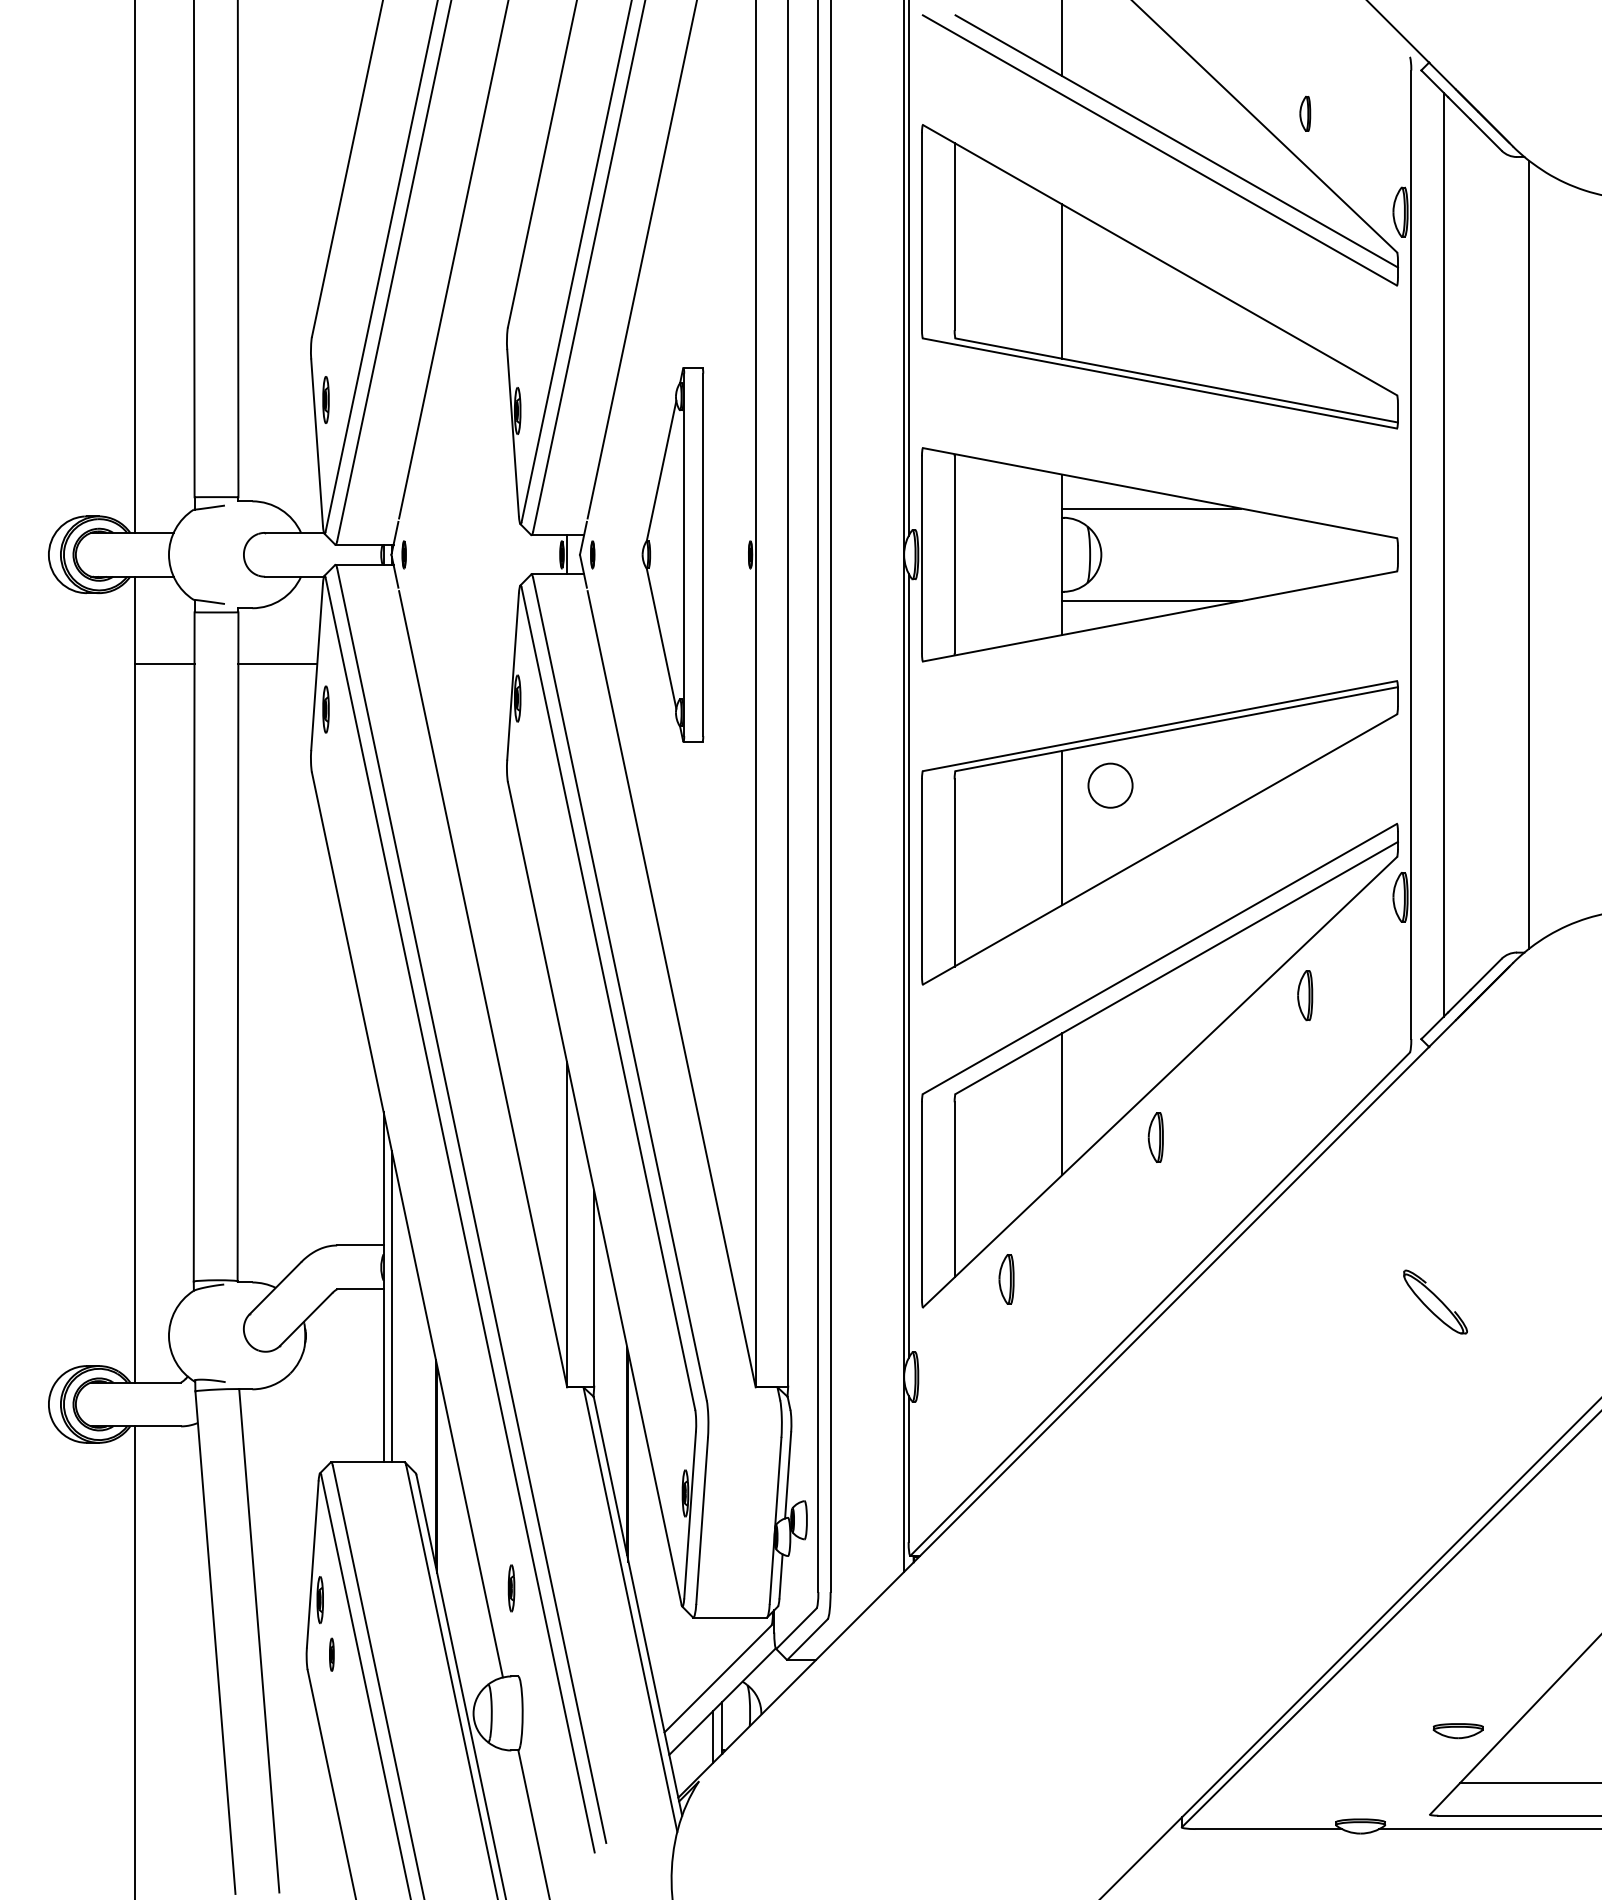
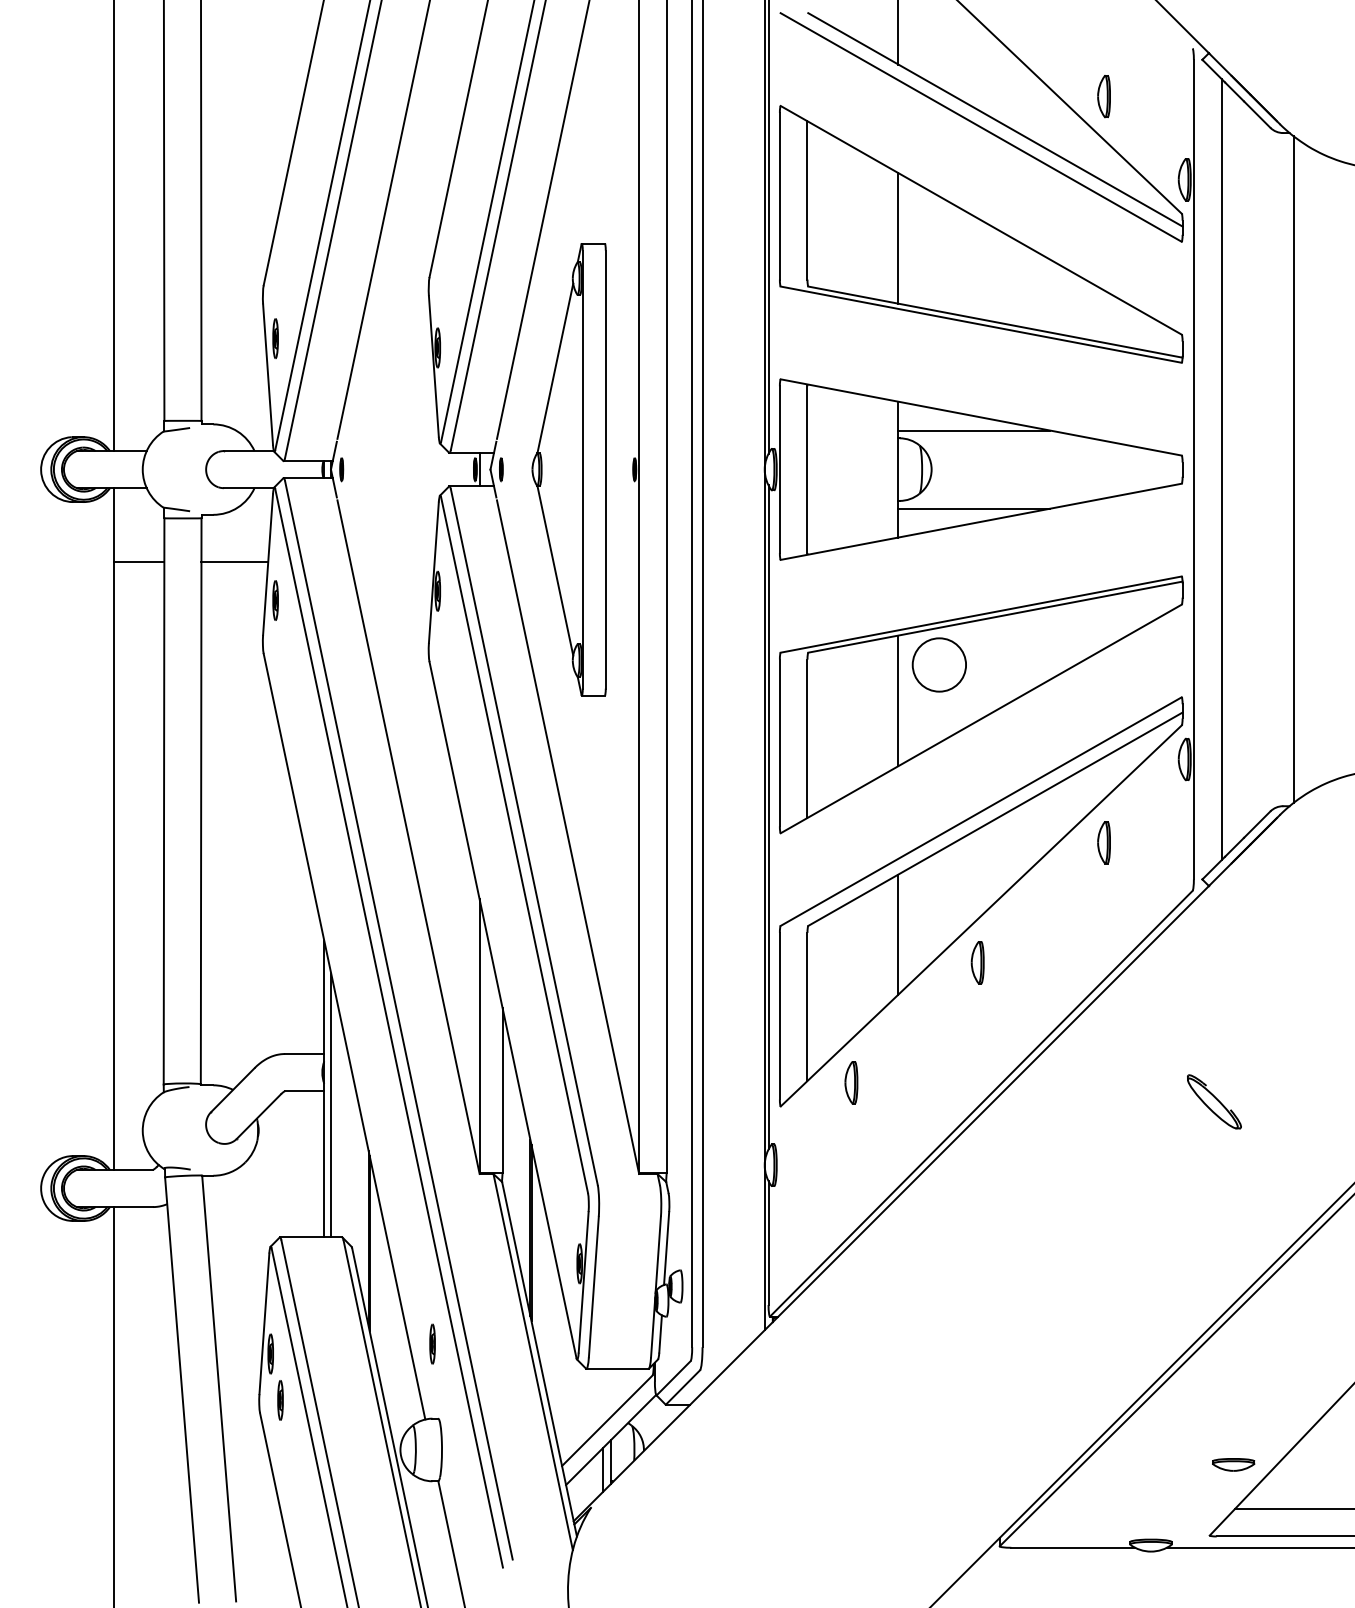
part: (1305, 113) -> (1104, 96), size x1.43
part: (672, 554) -> (568, 469), size x1.43
circle: (1110, 785) -> (939, 664), size x1.43
part: (331, 1654) -> (280, 1400), size x1.43

